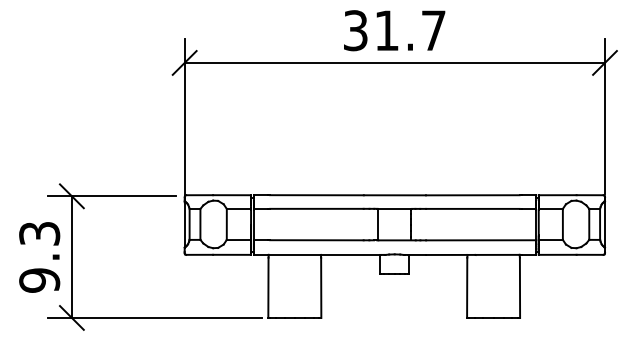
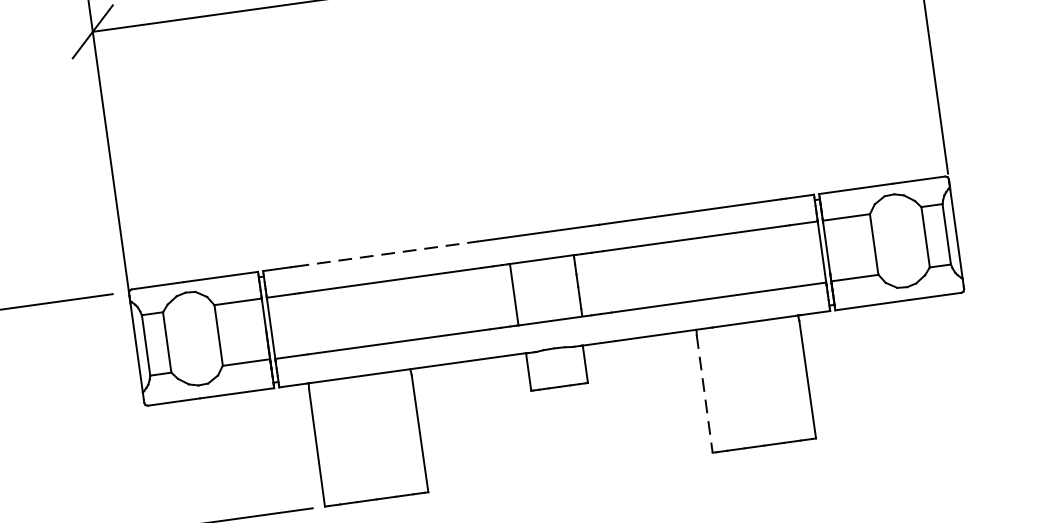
line: (317, 195) -> (387, 254), solid -> dashed
line: (467, 288) -> (705, 395), solid -> dashed

